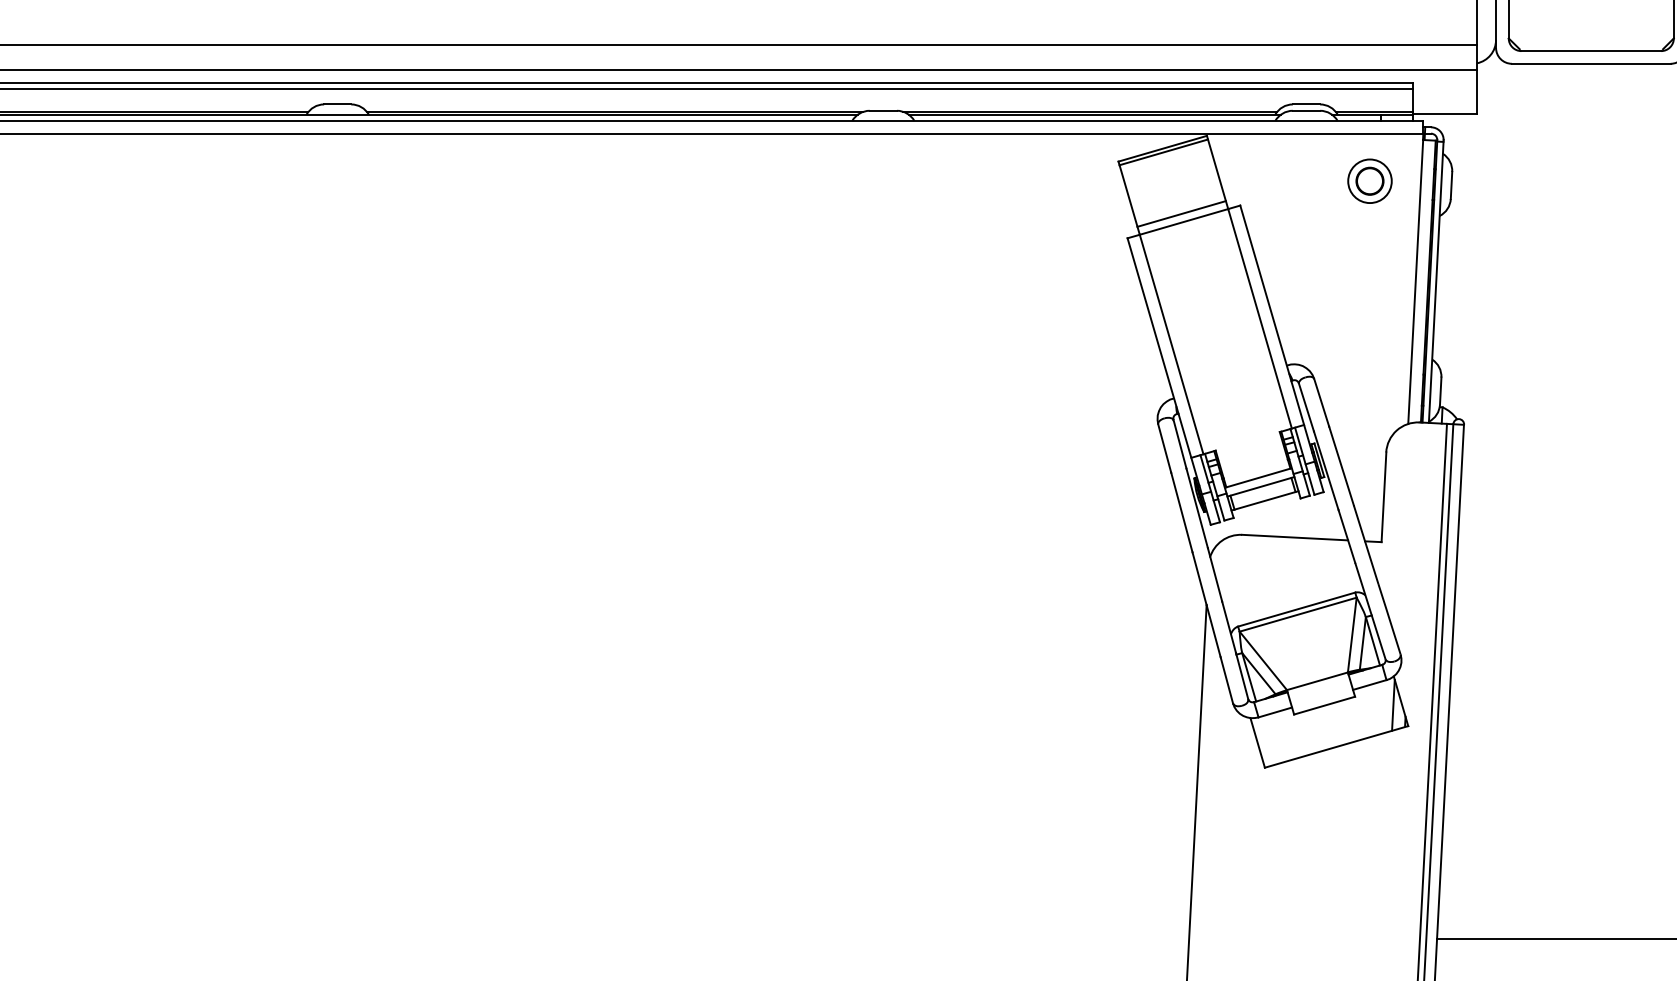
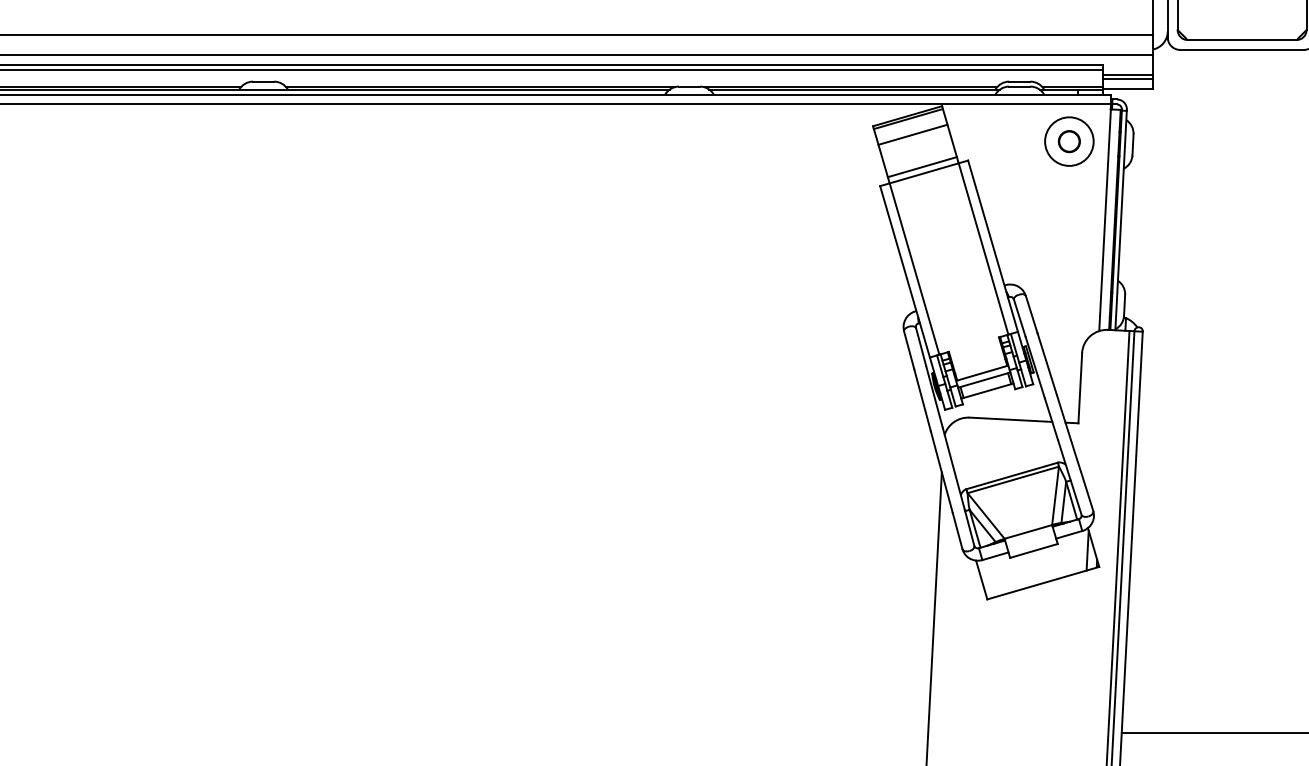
line: (1444, 95) -> (1127, 74), added
line: (1444, 101) -> (1127, 79), added
line: (1169, 172) -> (912, 134), added
circle: (1369, 181) -> (1068, 141), size x1.43

